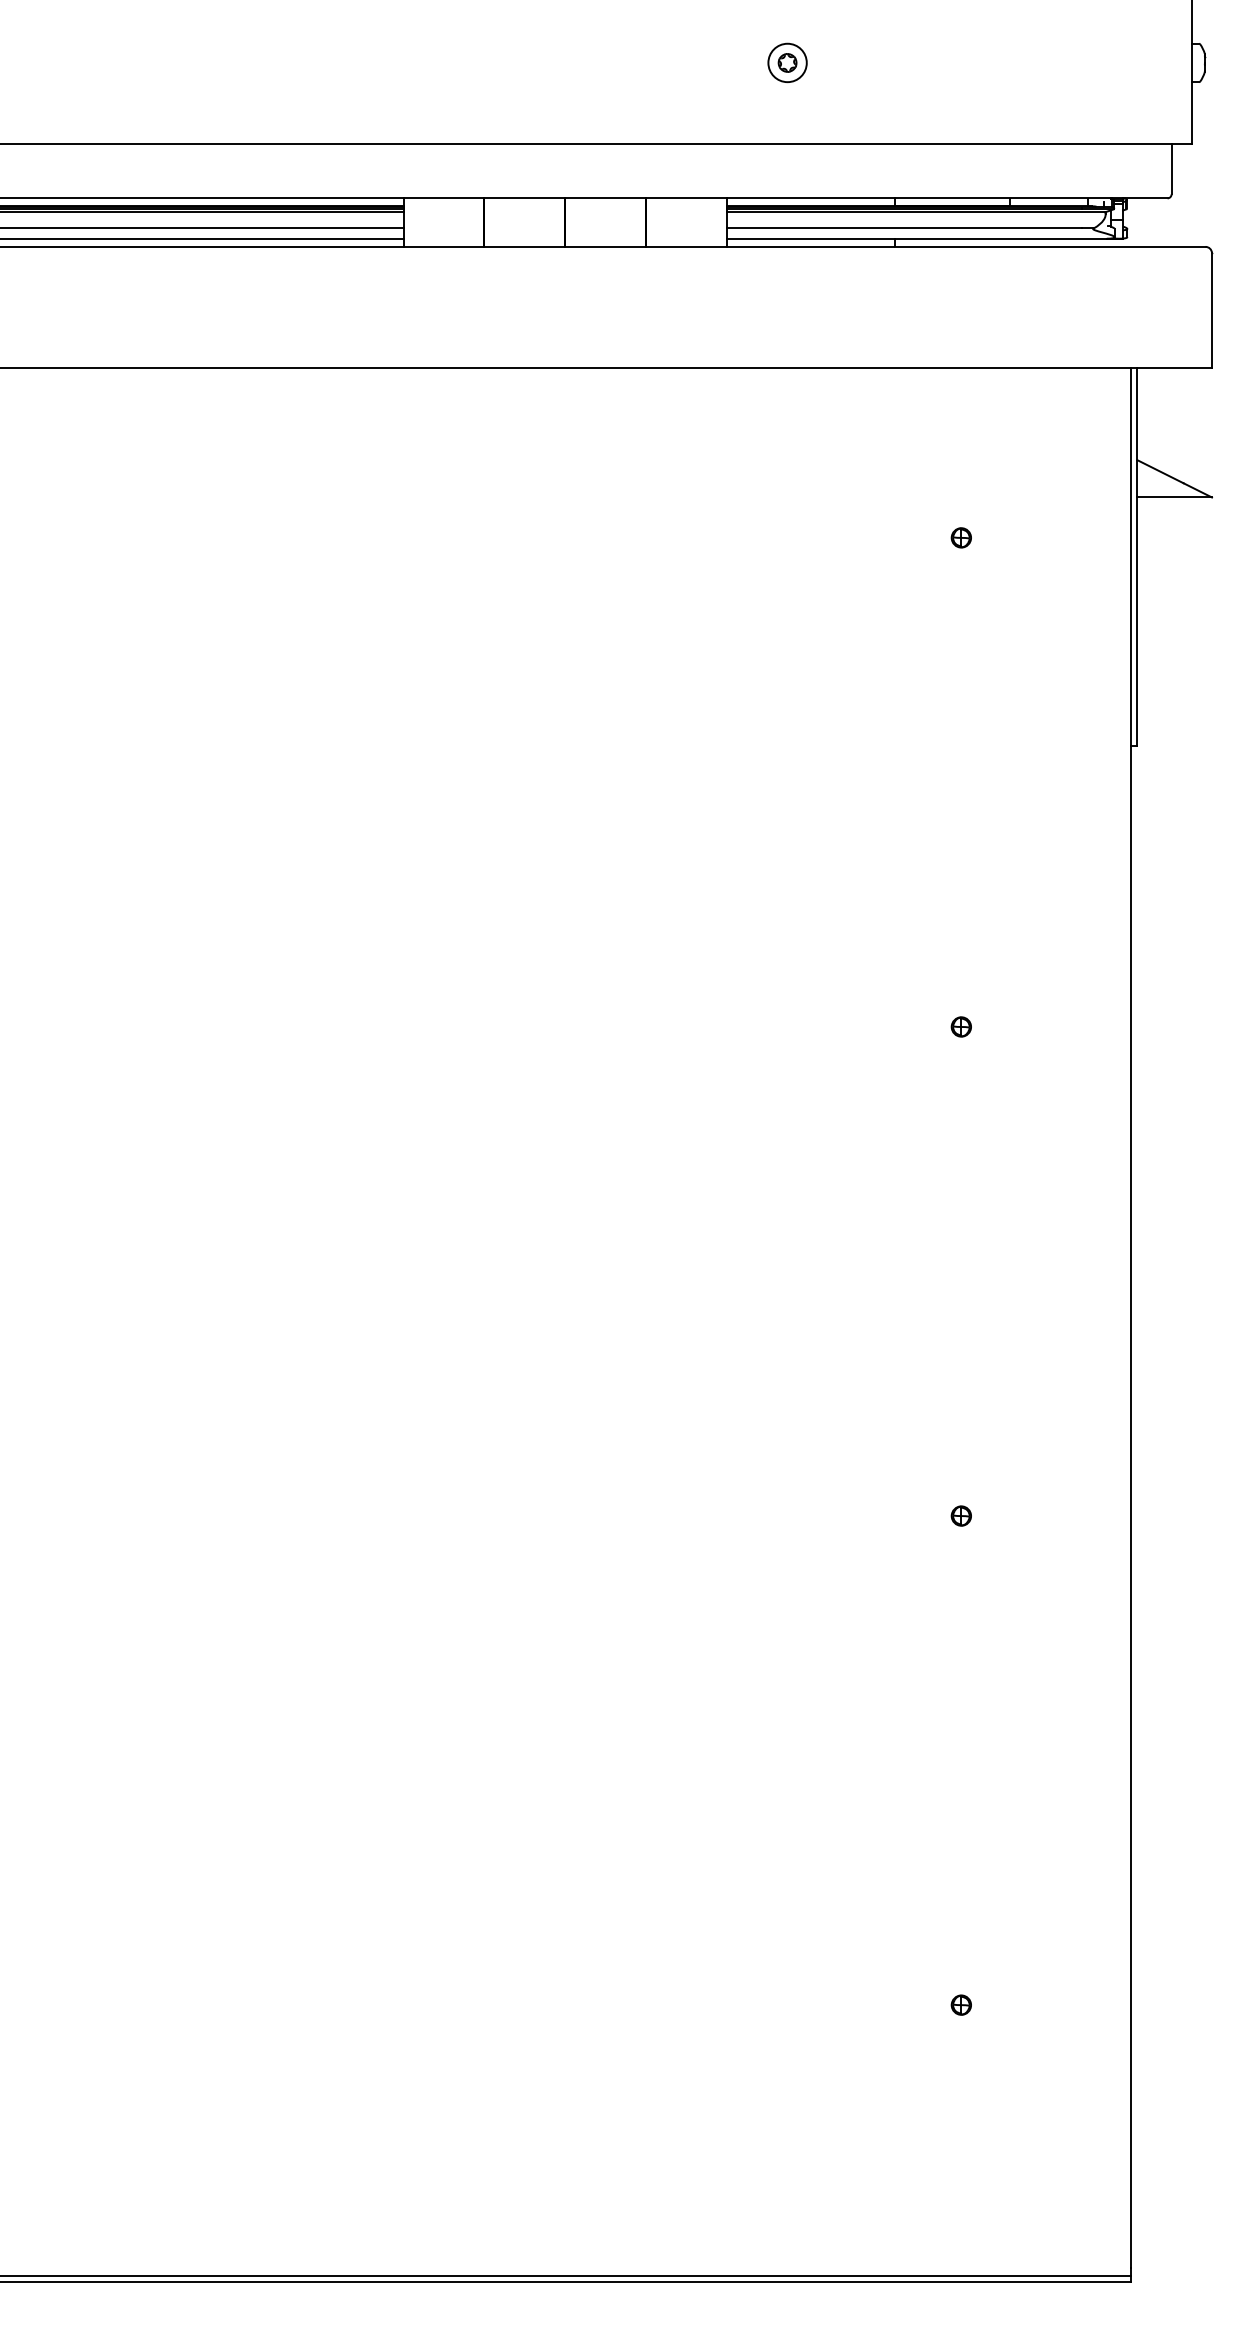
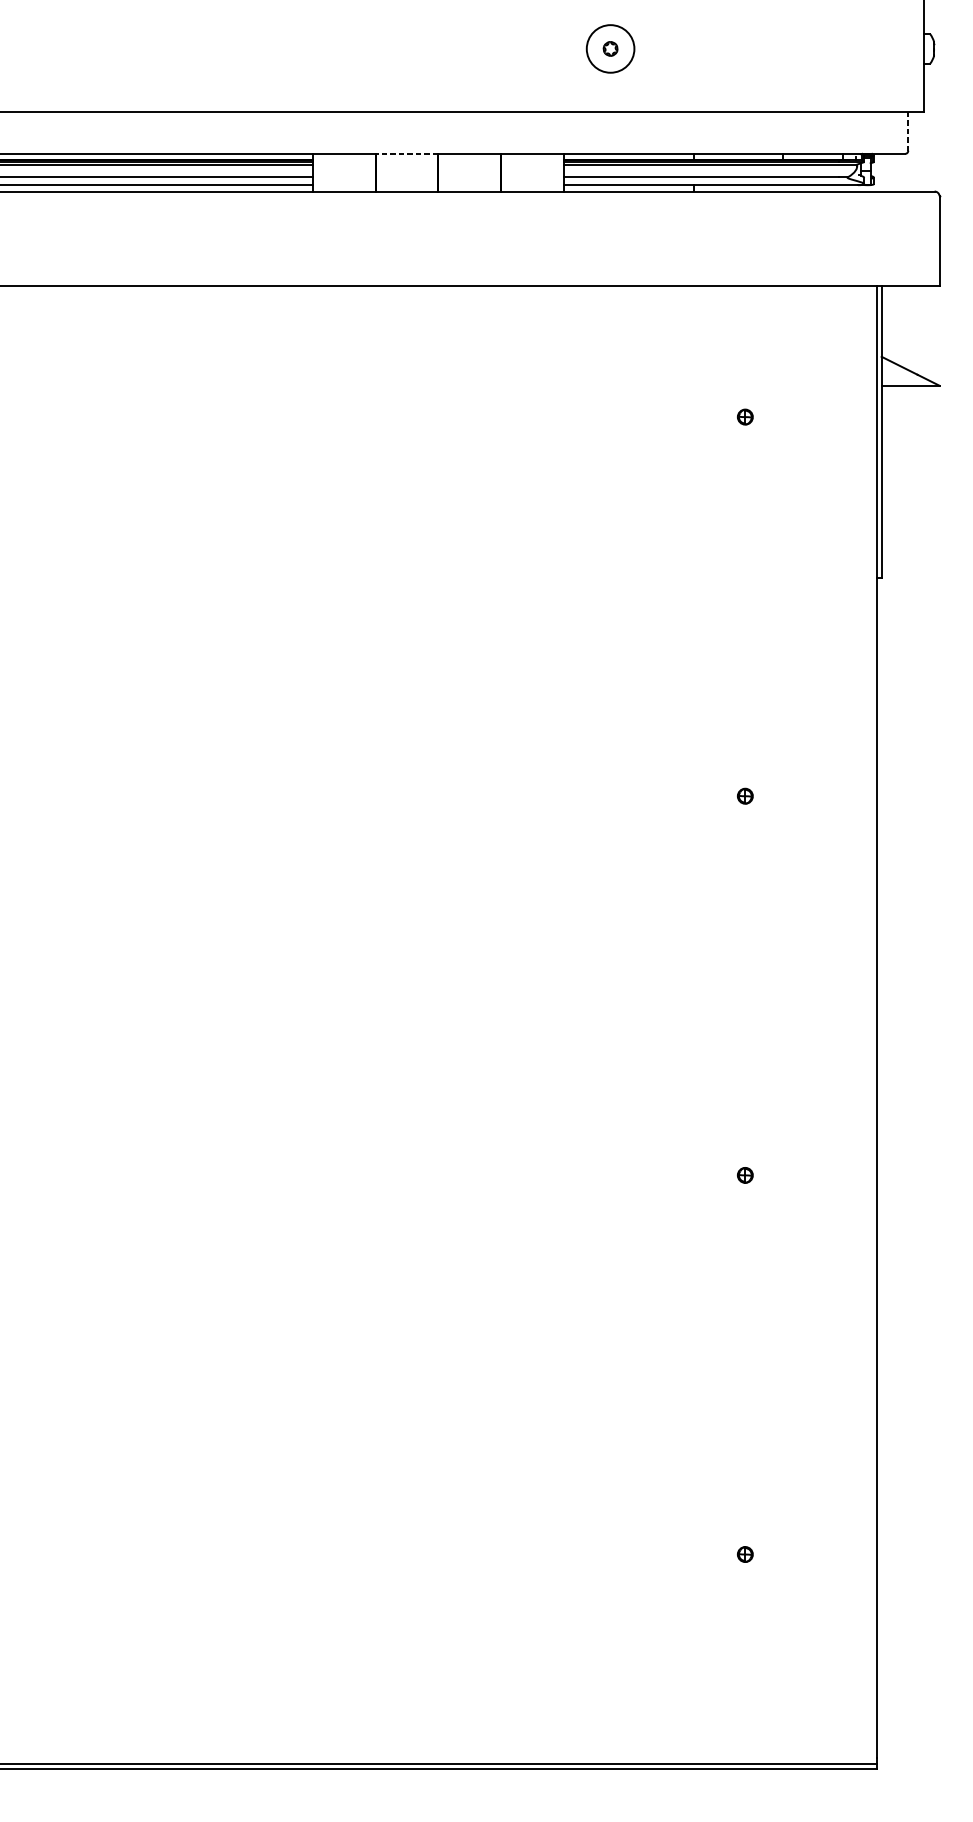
circle: (787, 62) -> (610, 48), size x1.6
line: (1171, 169) -> (908, 131), solid -> dashed
line: (524, 198) -> (406, 154), solid -> dashed

